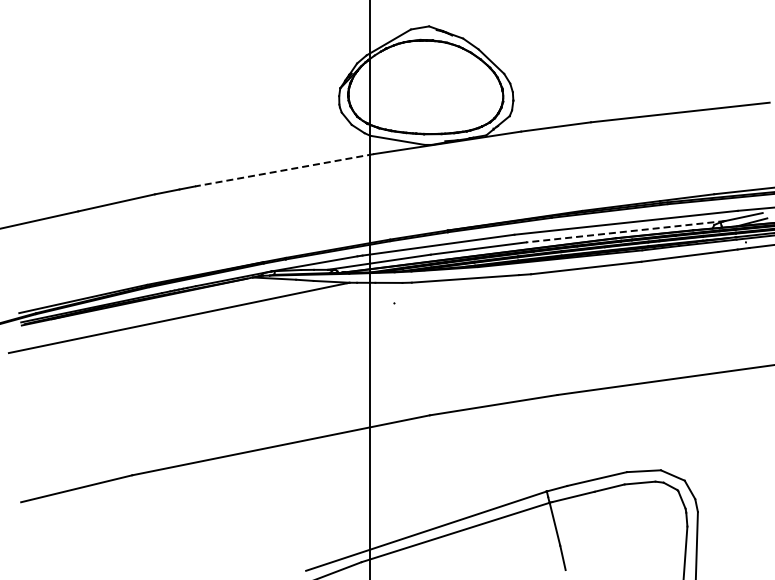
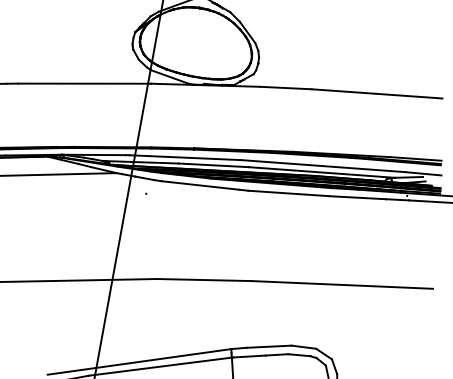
line: (284, 170) -> (84, 83), dashed -> solid
line: (625, 231) -> (321, 172), dashed -> solid

